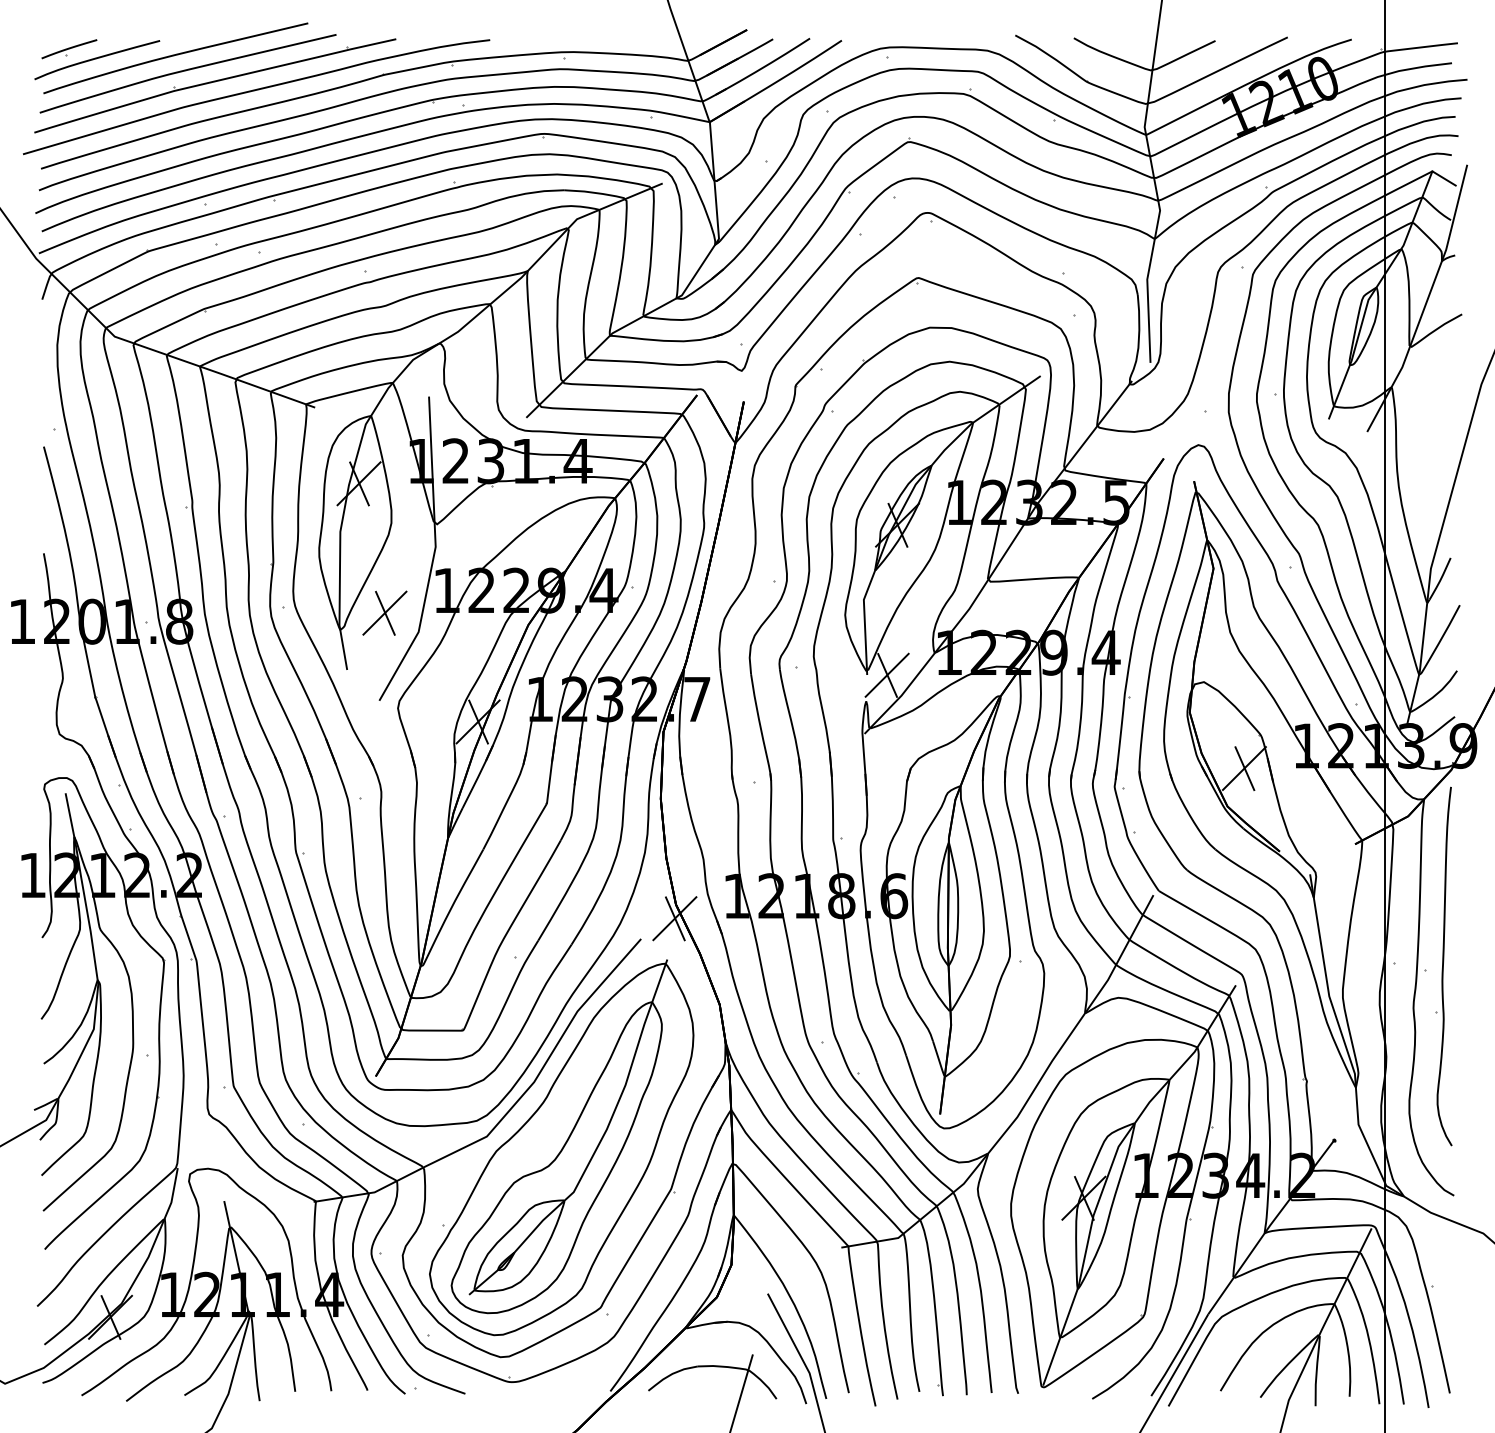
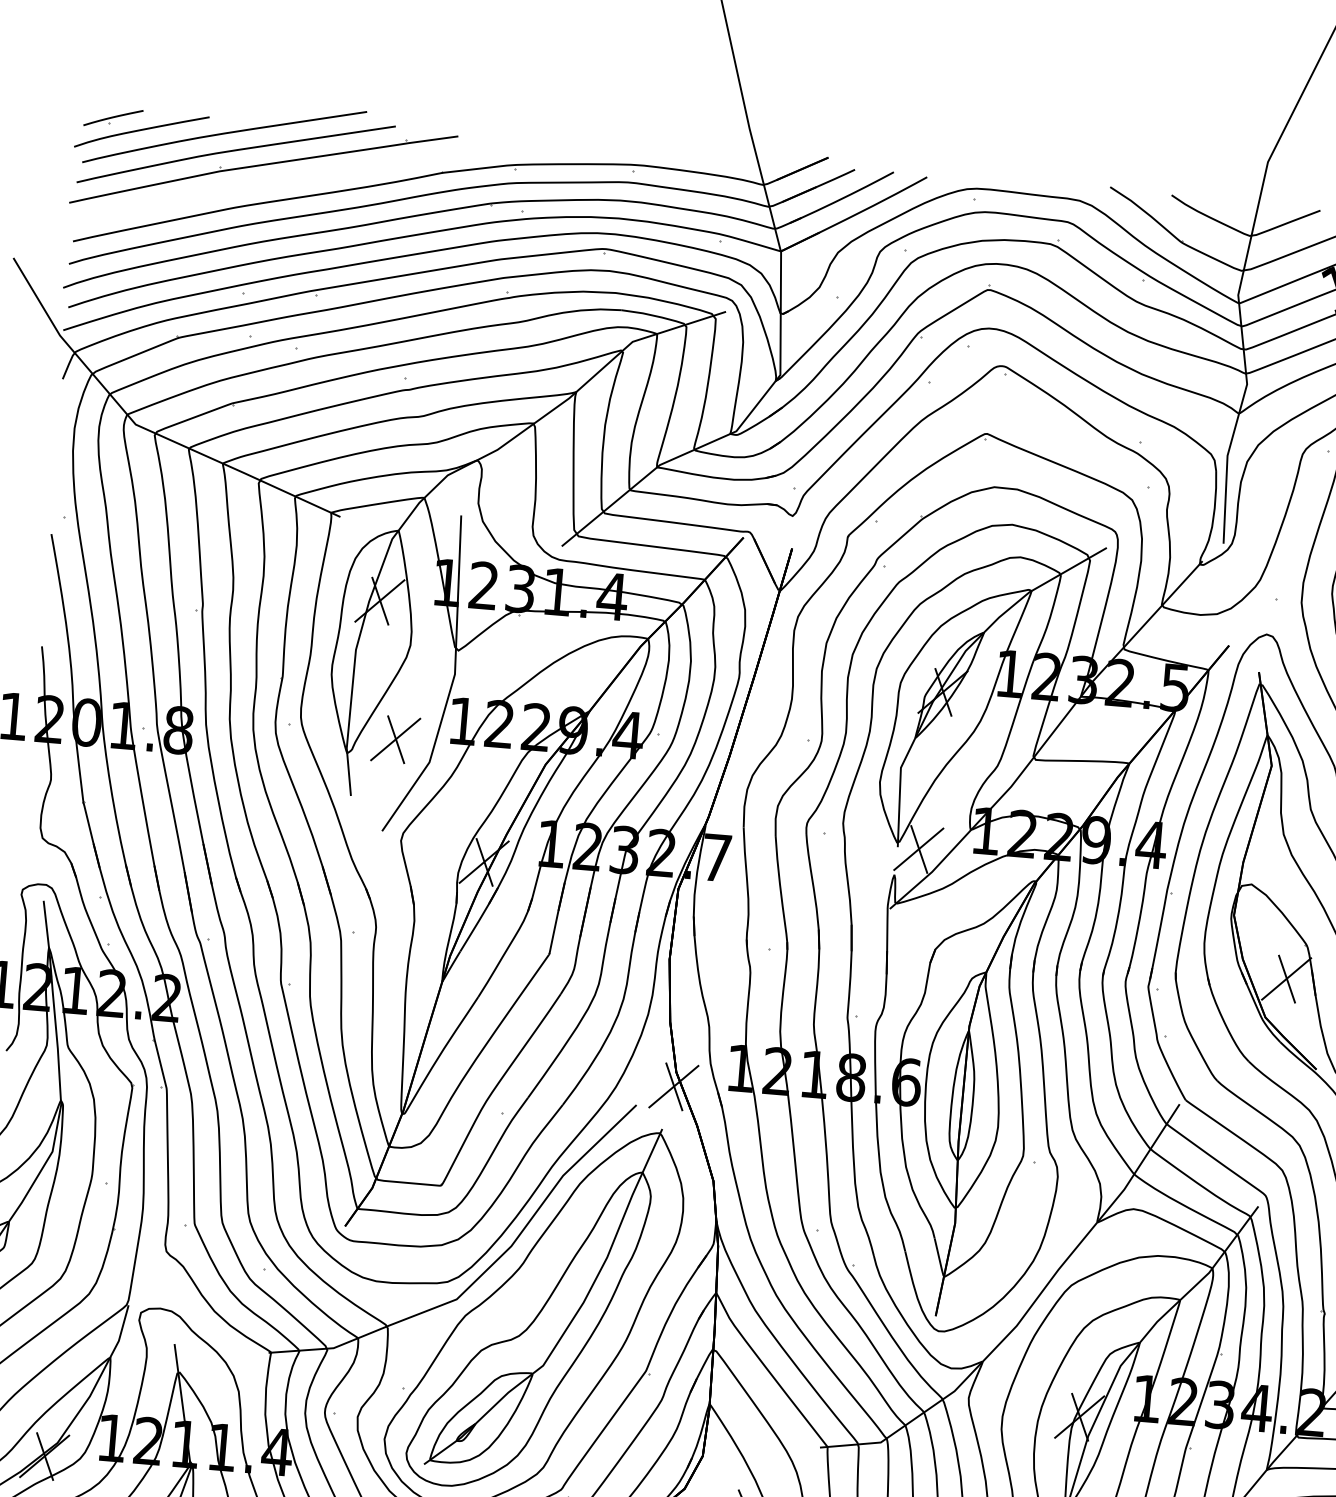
curve: (254, 91) -> (304, 178), removed

